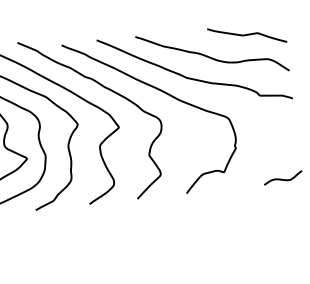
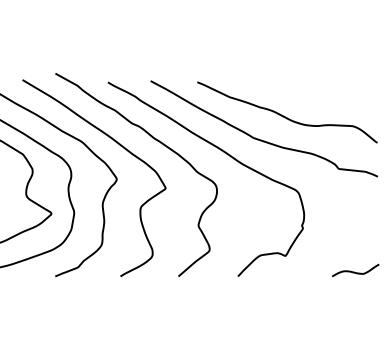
curve: (247, 34) -> (331, 94), removed

